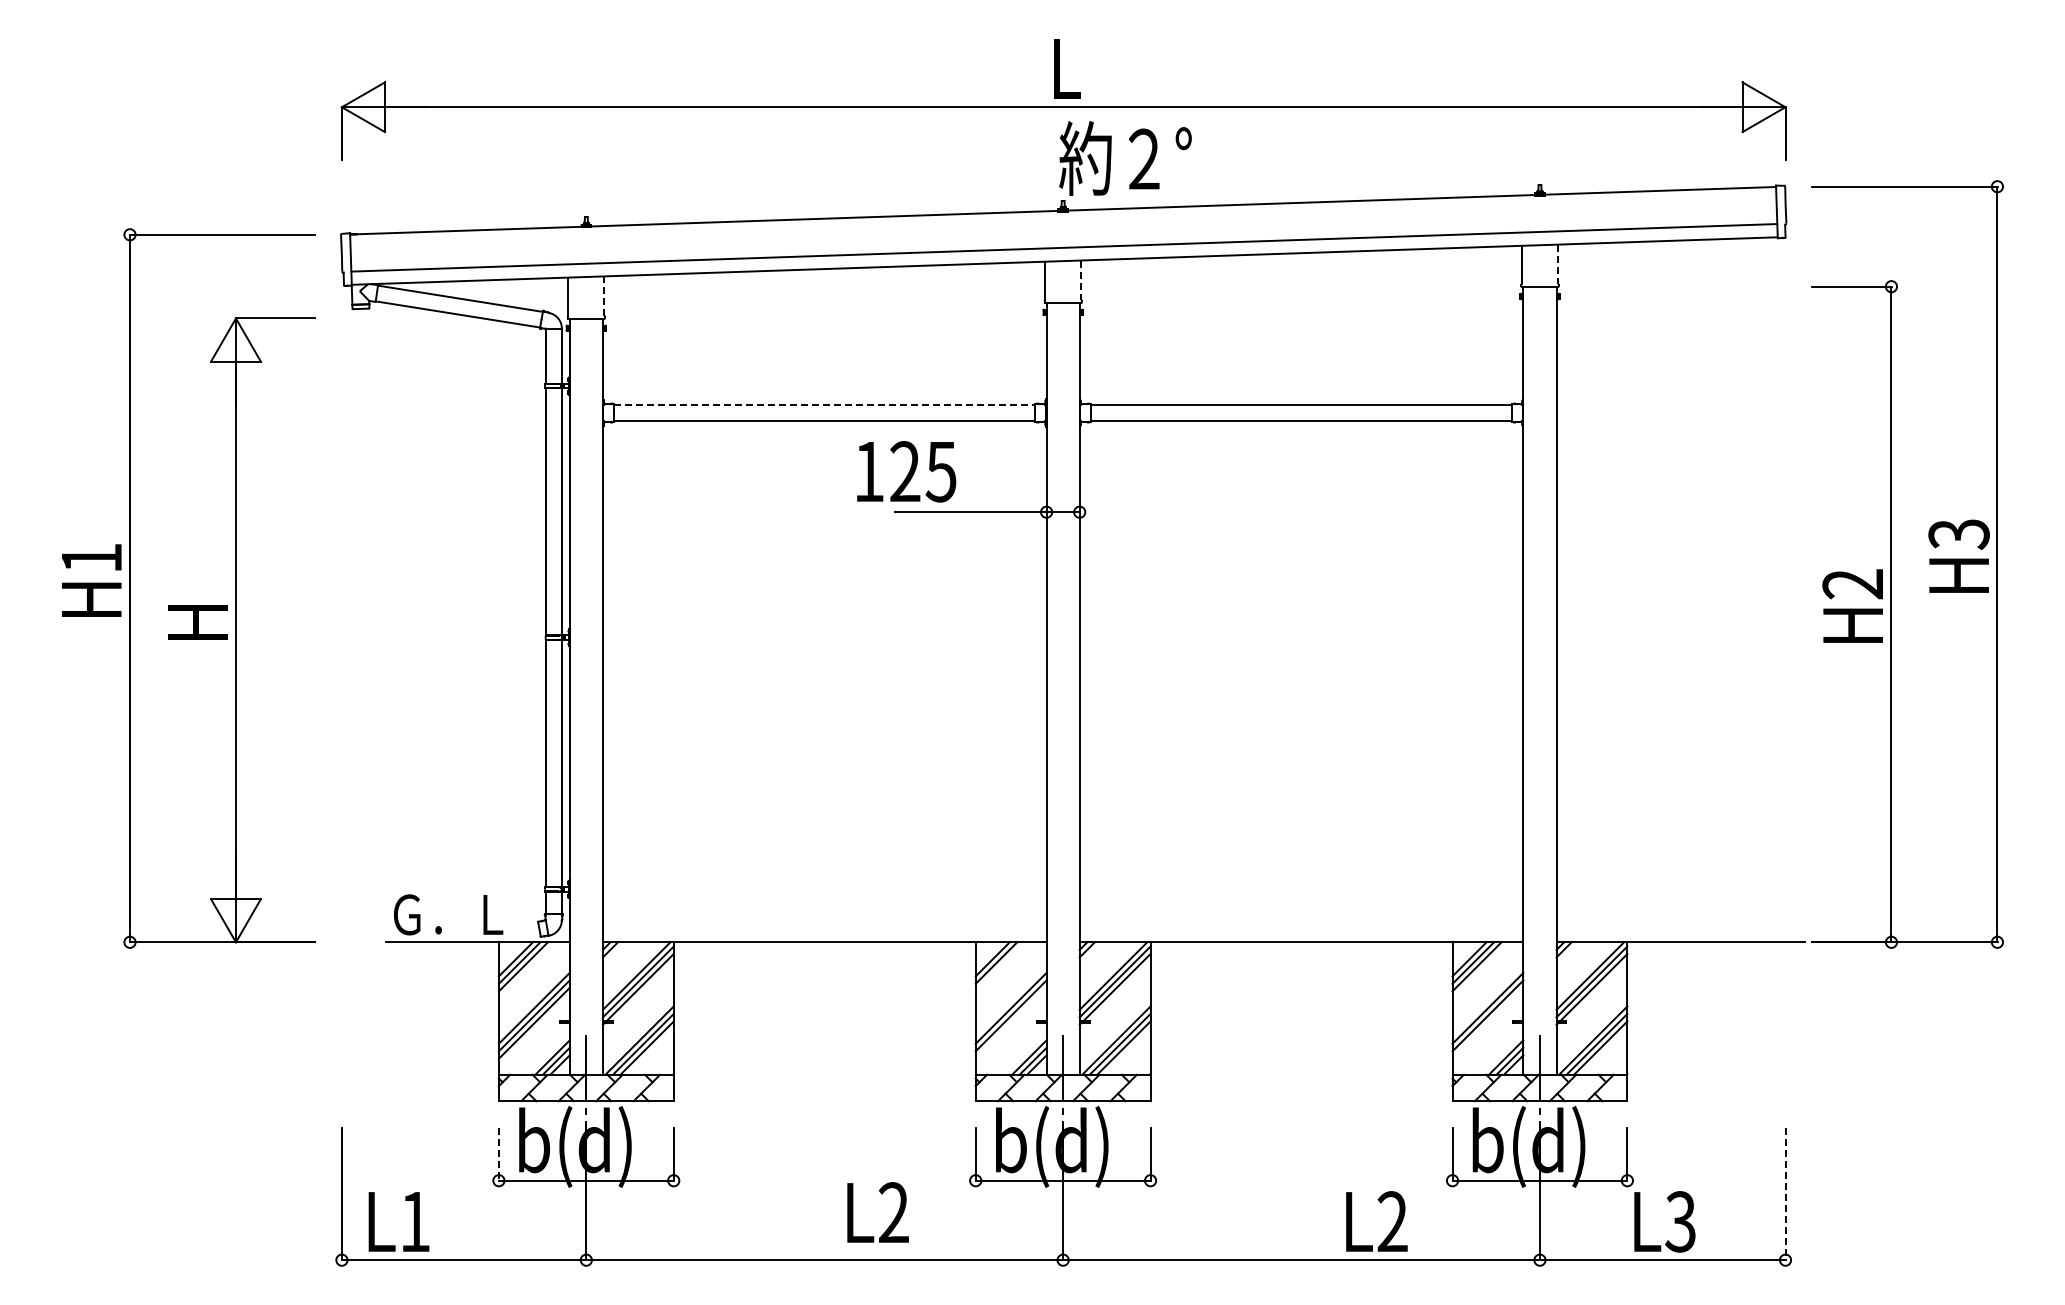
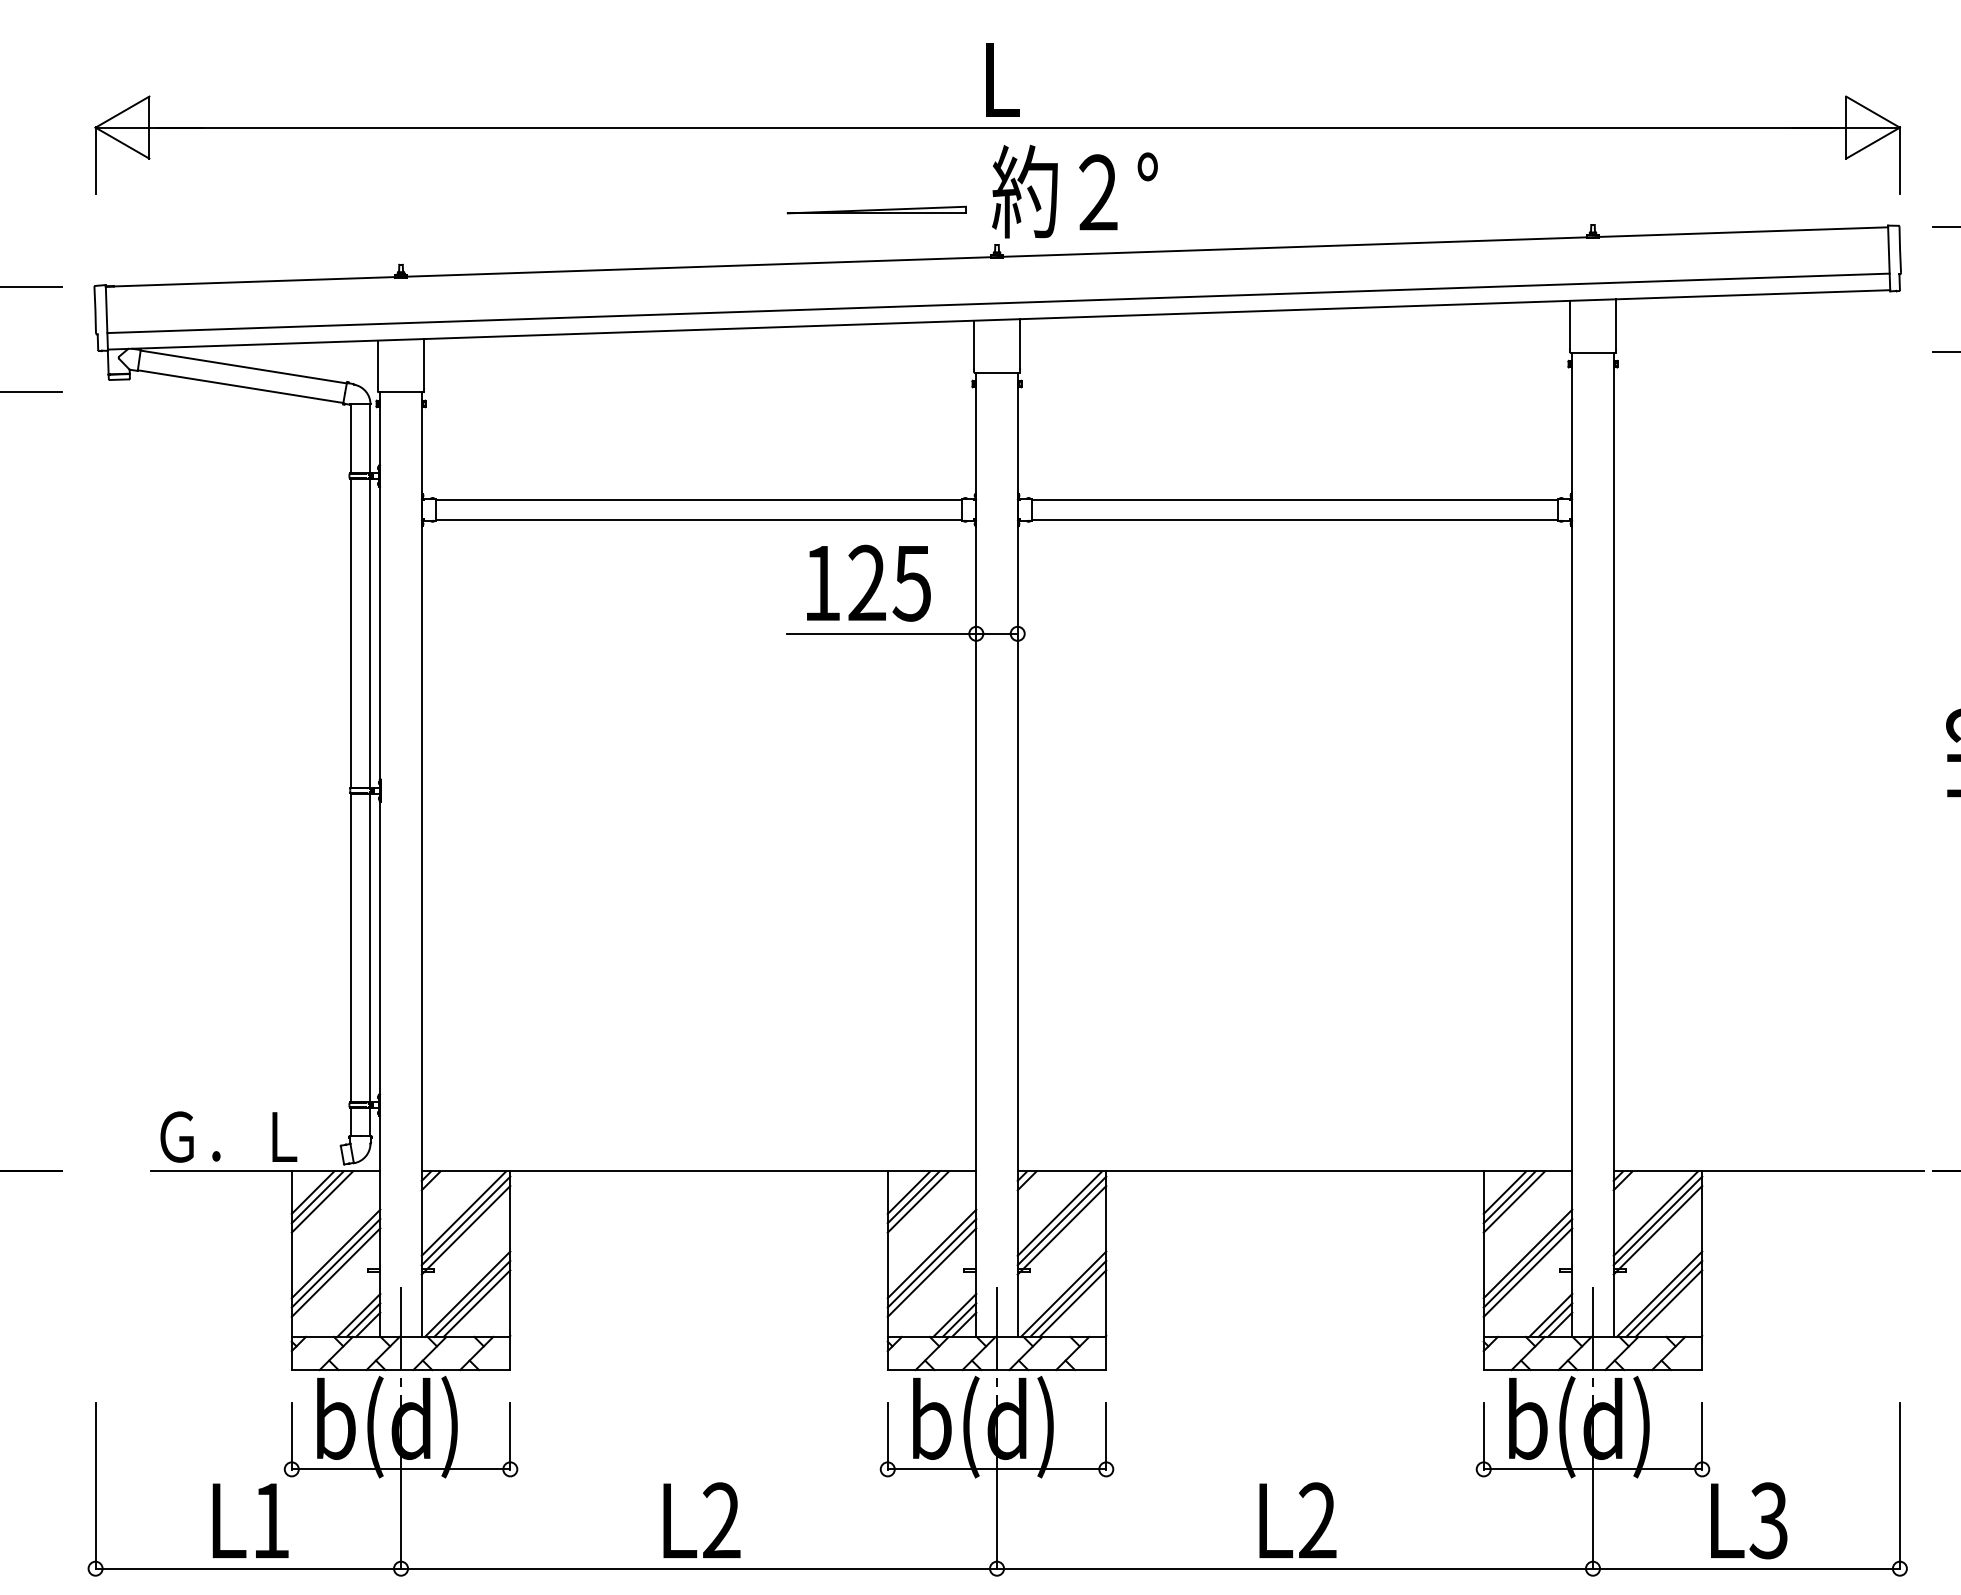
part: (966, 172) -> (876, 209), added
line: (1558, 264) -> (1616, 324), dashed -> solid
line: (1081, 280) -> (1019, 344), dashed -> solid
line: (604, 296) -> (423, 364), dashed -> solid
line: (824, 405) -> (698, 500), dashed -> solid
text: (906, 471) -> (868, 582), moved
line: (999, 966) -> (917, 1201), added
line: (1010, 1022) -> (931, 1271), added
line: (1487, 1022) -> (1527, 1271), added
line: (498, 1154) -> (291, 1436), dashed -> solid
line: (1785, 1194) -> (1899, 1486), dashed -> solid
text: (877, 1212) -> (701, 1520), moved
text: (398, 1221) -> (250, 1520), moved
text: (1376, 1221) -> (1297, 1520), moved

